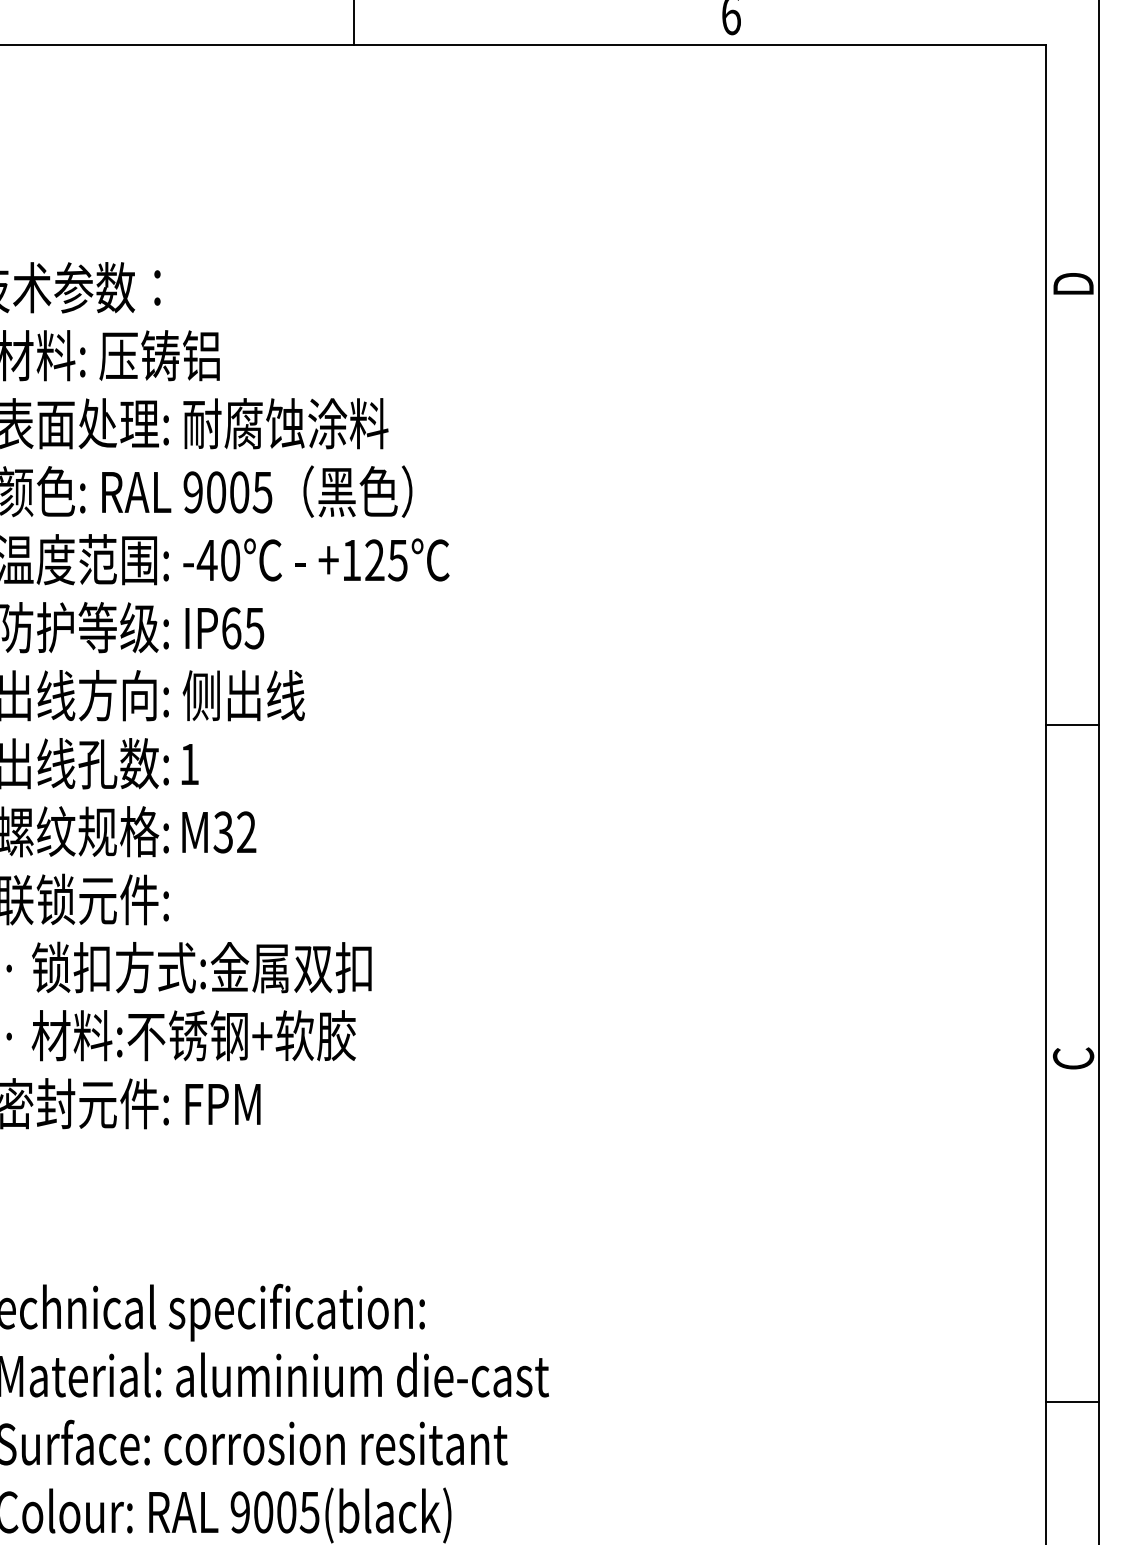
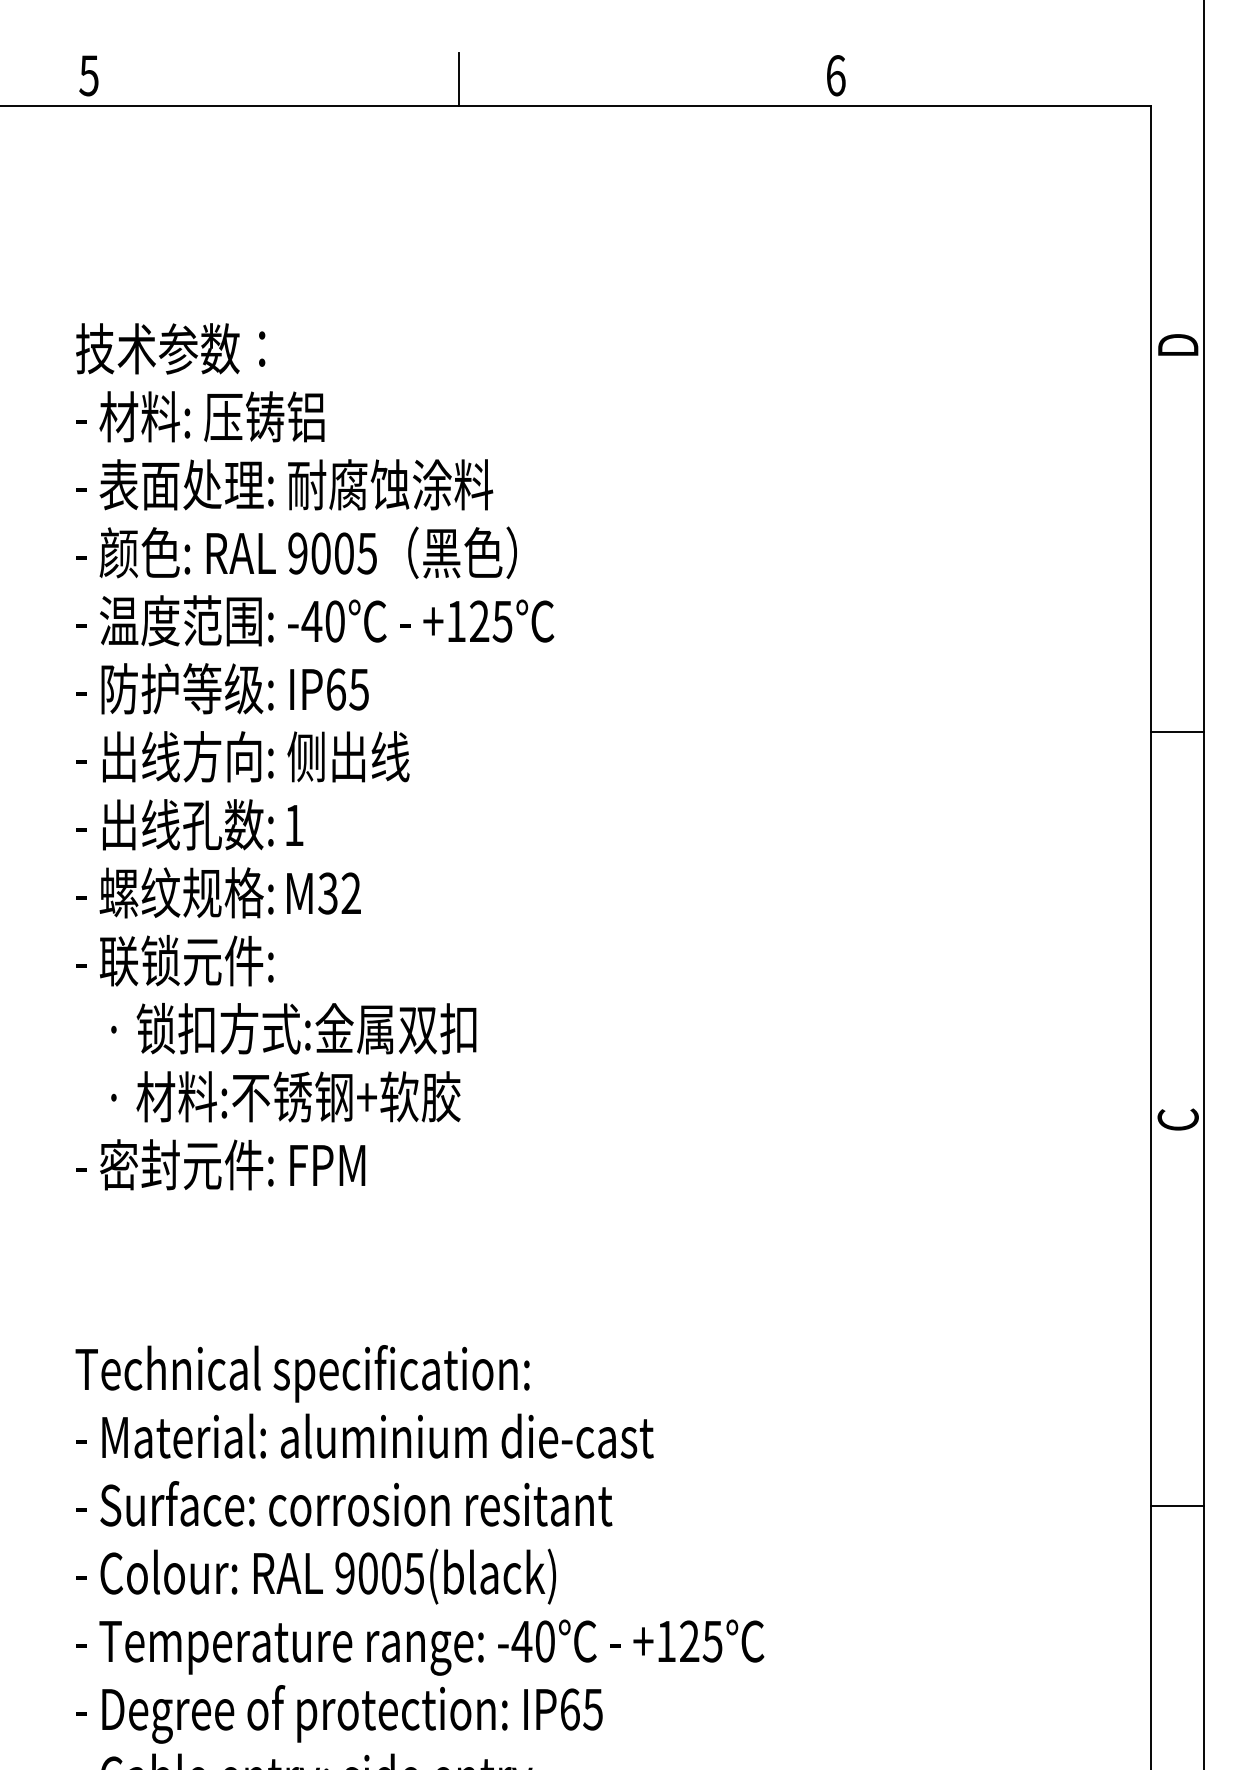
line: (1072, 725) -> (1177, 732), moved
line: (1072, 1402) -> (1177, 1505), moved

